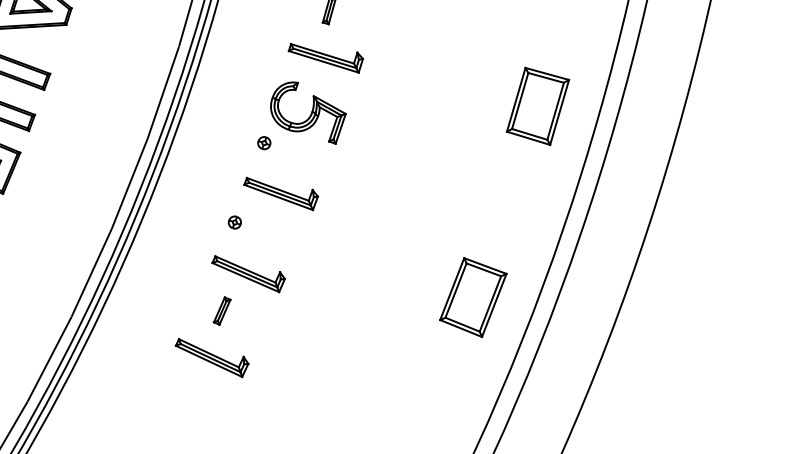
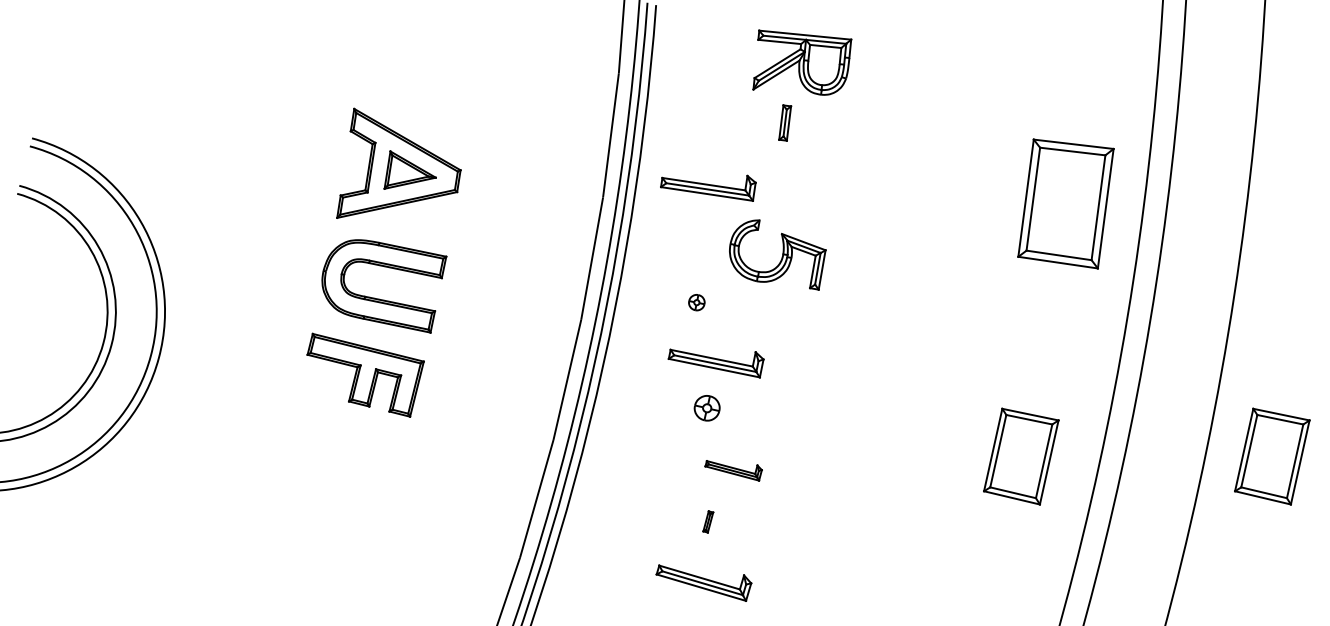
part: (325, 56) -> (708, 187), moved
part: (537, 106) -> (1065, 203), size x1.4
part: (264, 142) -> (696, 302), moved
part: (280, 193) -> (715, 363), moved
part: (234, 221) -> (706, 407), size x1.6
part: (247, 274) -> (733, 470), size x0.6
part: (222, 310) -> (708, 521), size x0.6
part: (668, 327) -> (1272, 456), added

